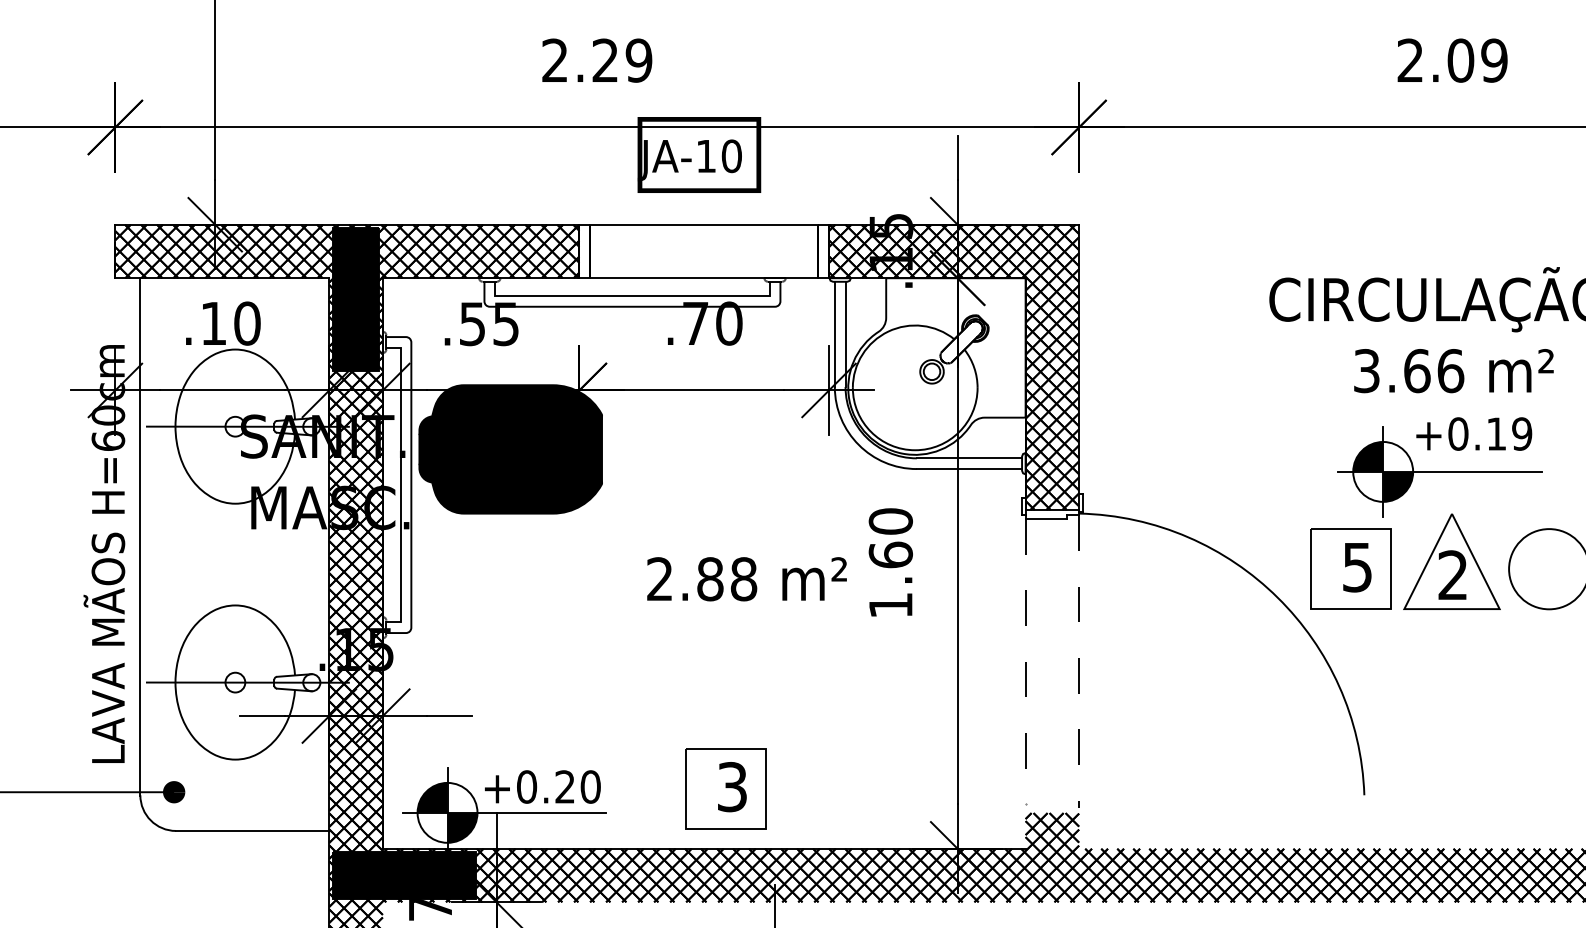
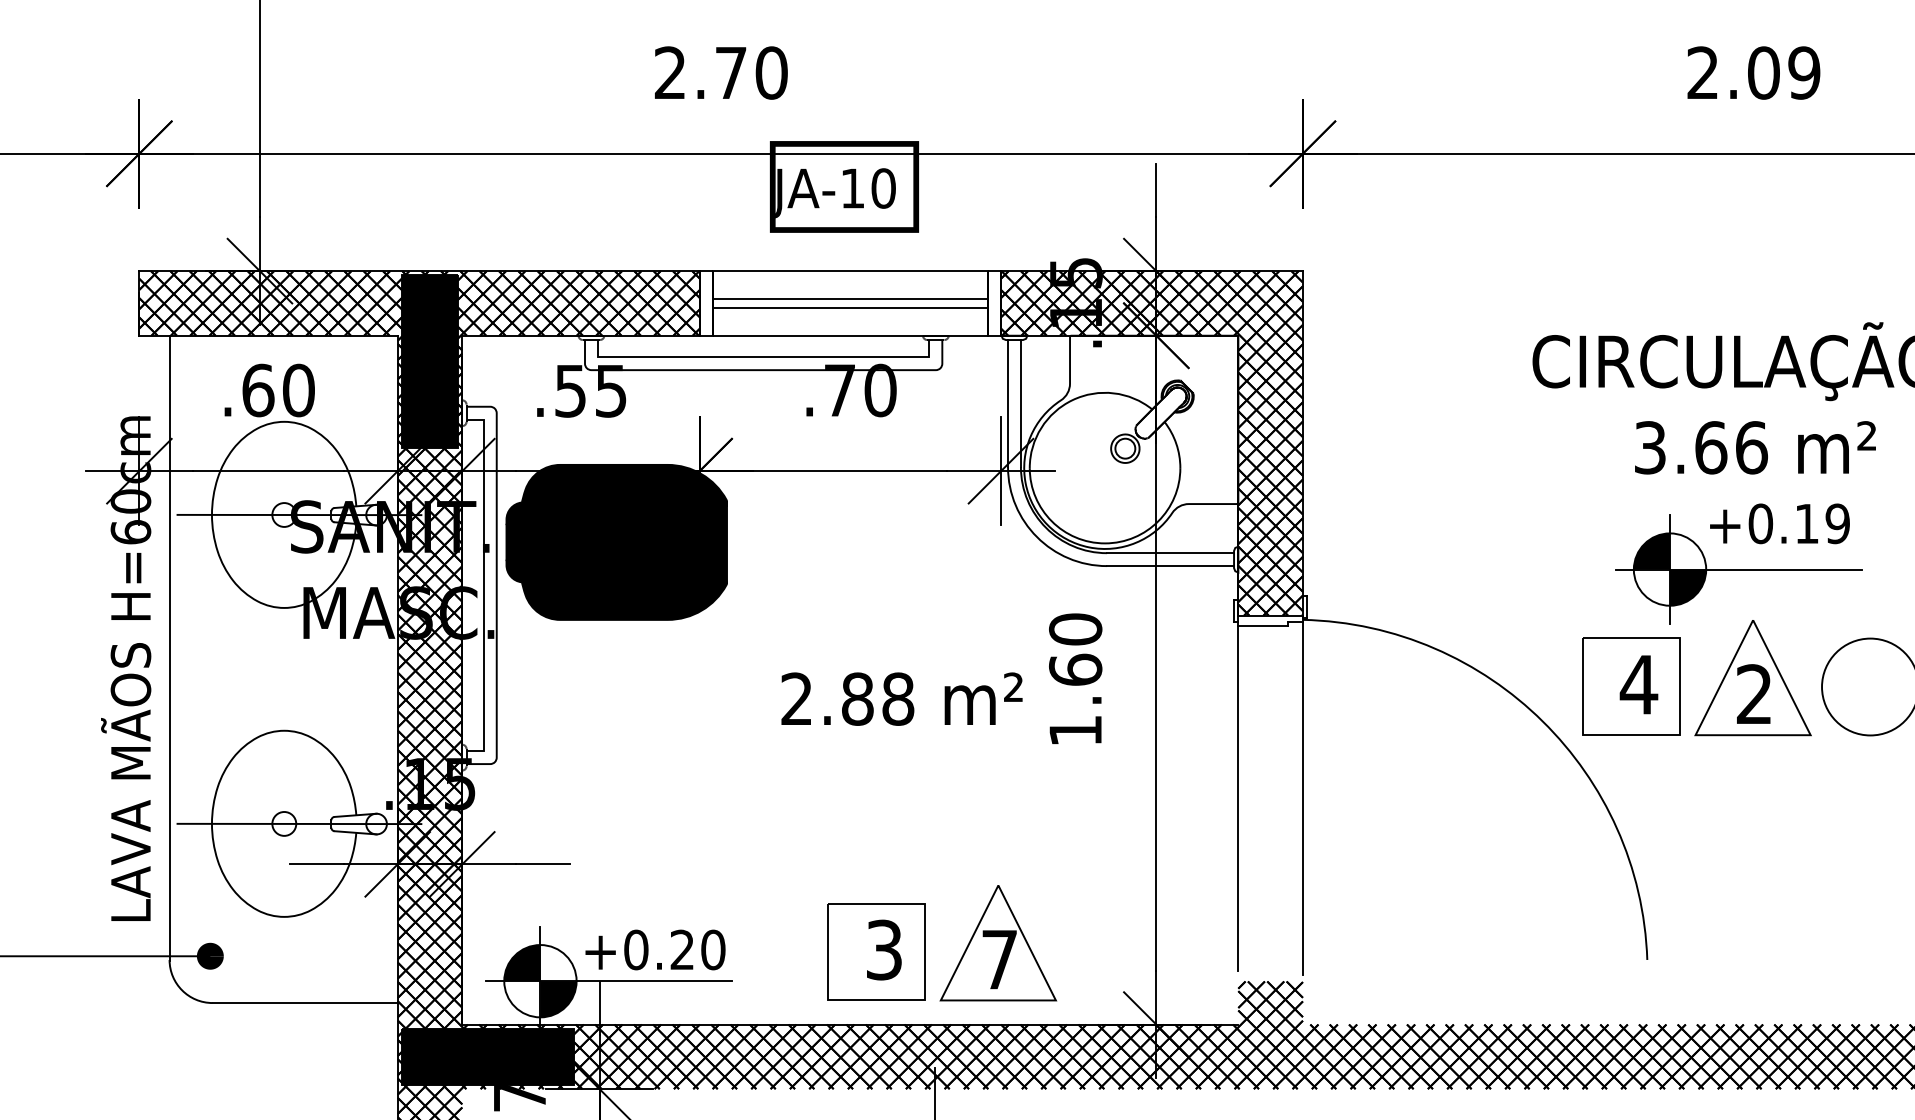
text: (622, 60) -> (751, 72), 2.29 -> 2.70
line: (704, 247) -> (850, 298), added
line: (704, 255) -> (850, 308), added
text: (213, 323) -> (257, 390), .10 -> .60
text: (1357, 567) -> (1639, 684), 5 -> 4
line: (1025, 661) -> (1238, 798), dashed -> solid
line: (1079, 662) -> (1303, 799), dashed -> solid
part: (826, 781) -> (997, 943), added

